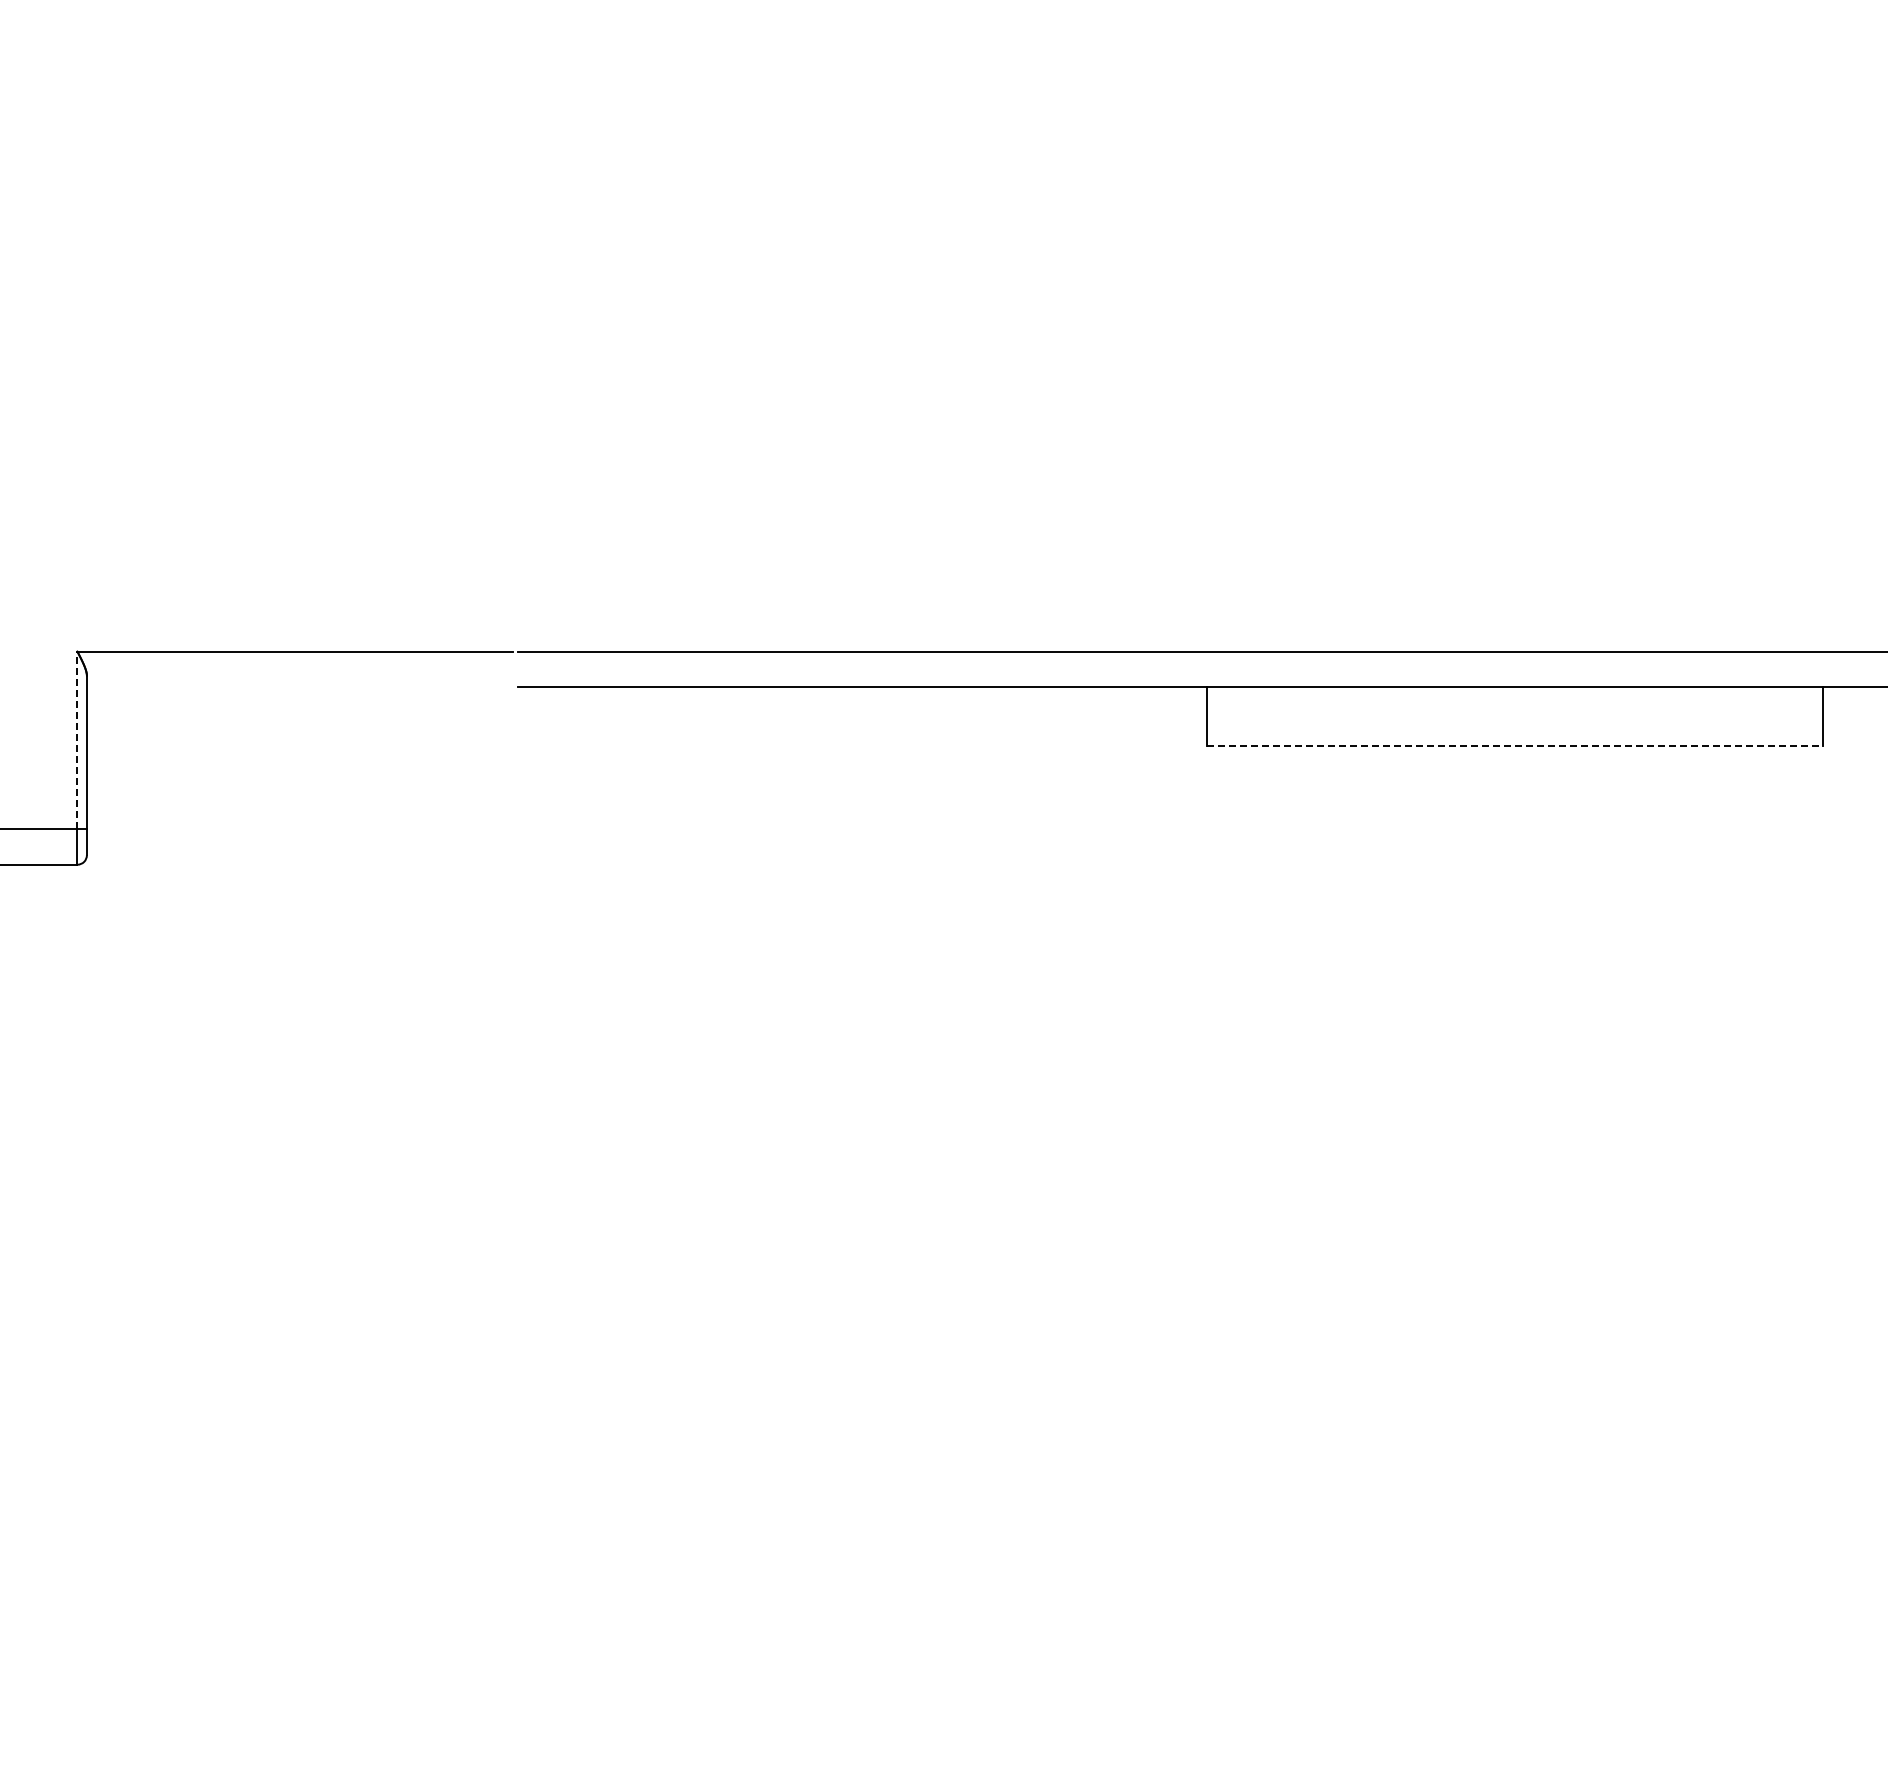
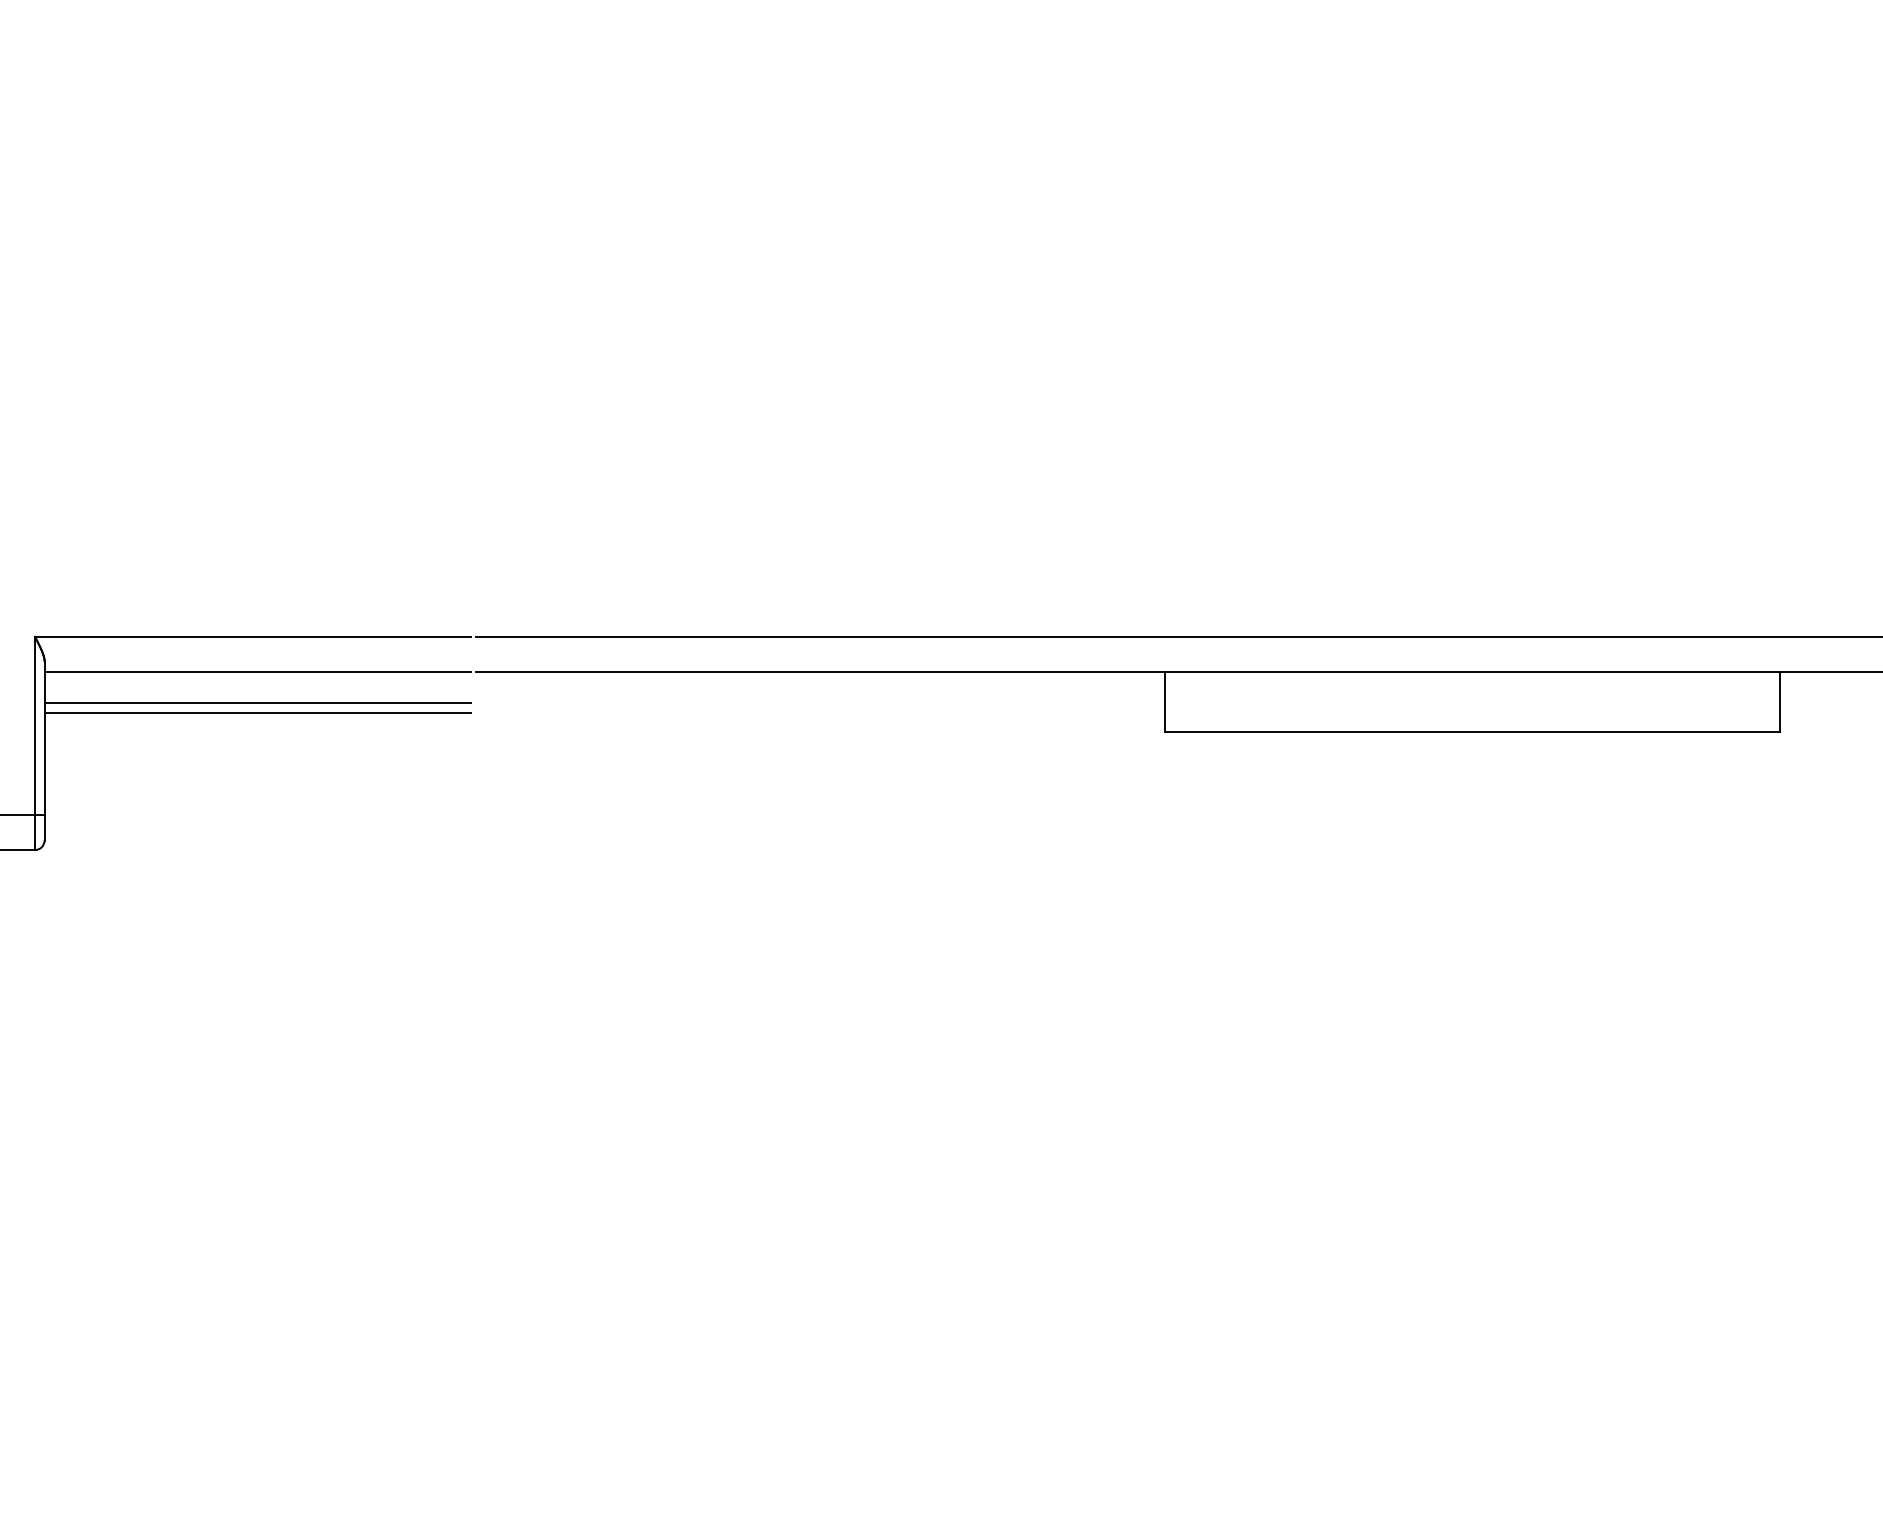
line: (299, 687) -> (257, 672), added
line: (299, 717) -> (257, 702), added
line: (299, 727) -> (257, 712), added
line: (77, 740) -> (35, 725), dashed -> solid
line: (1514, 746) -> (1472, 731), dashed -> solid

